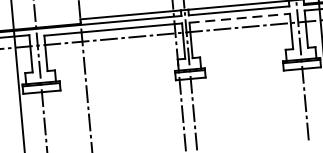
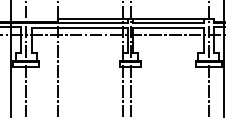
line: (239, 18) -> (168, 28), dashed -> solid

